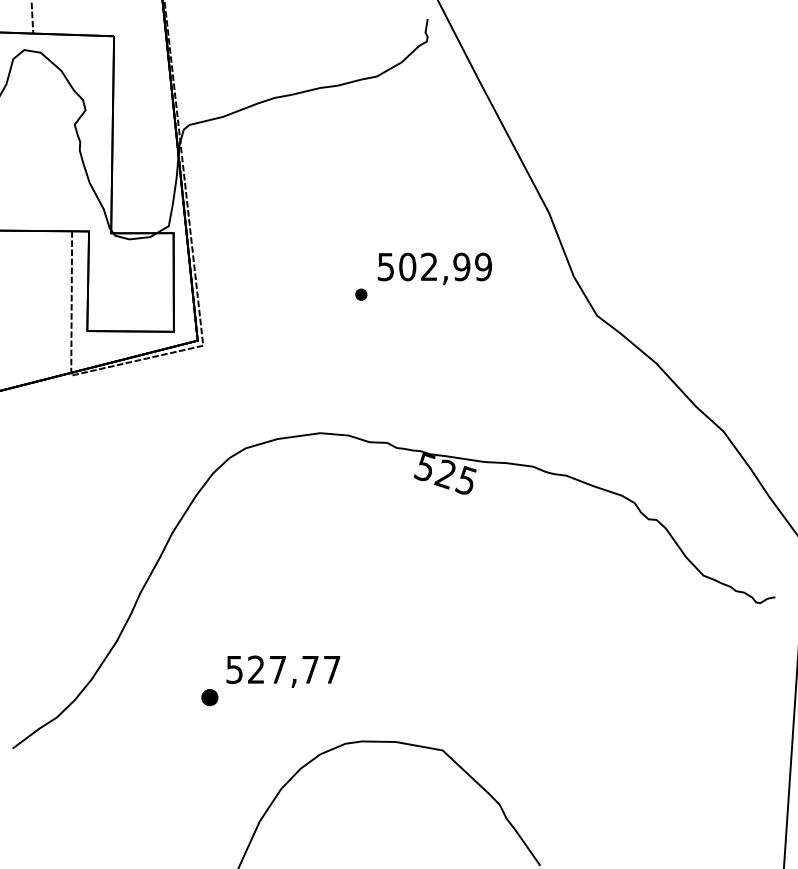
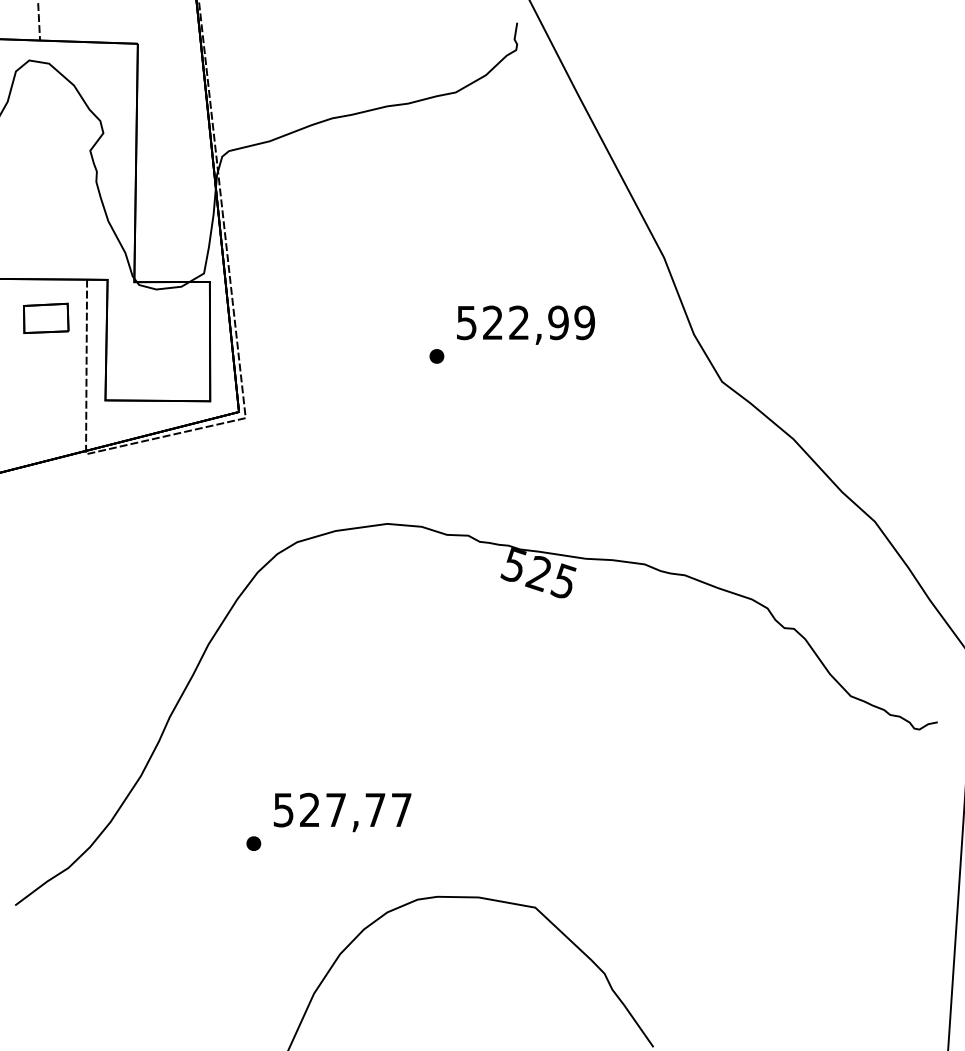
part: (38, 262) -> (46, 317), added
text: (407, 266) -> (492, 322), 502,99 -> 522,99
part: (209, 697) -> (253, 843), size x0.71

